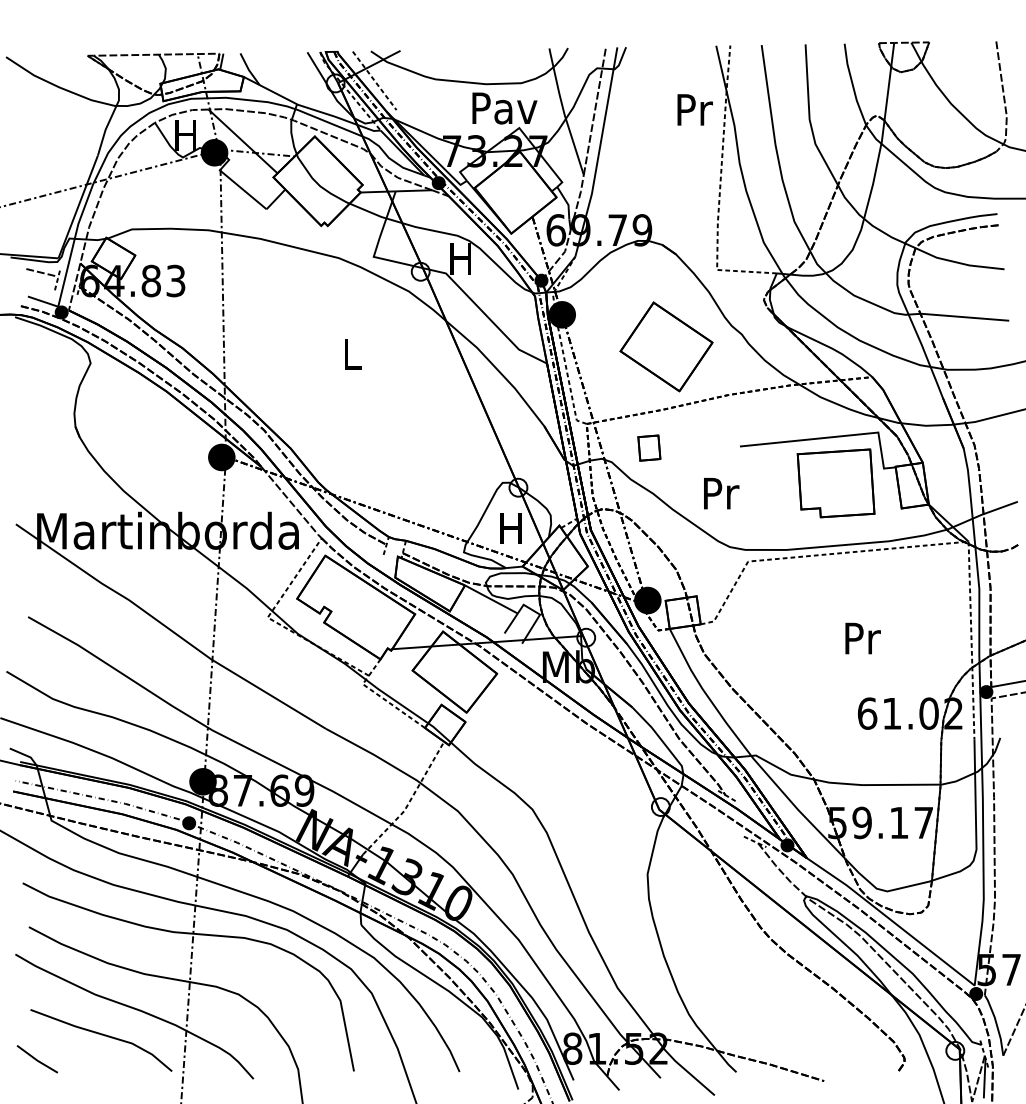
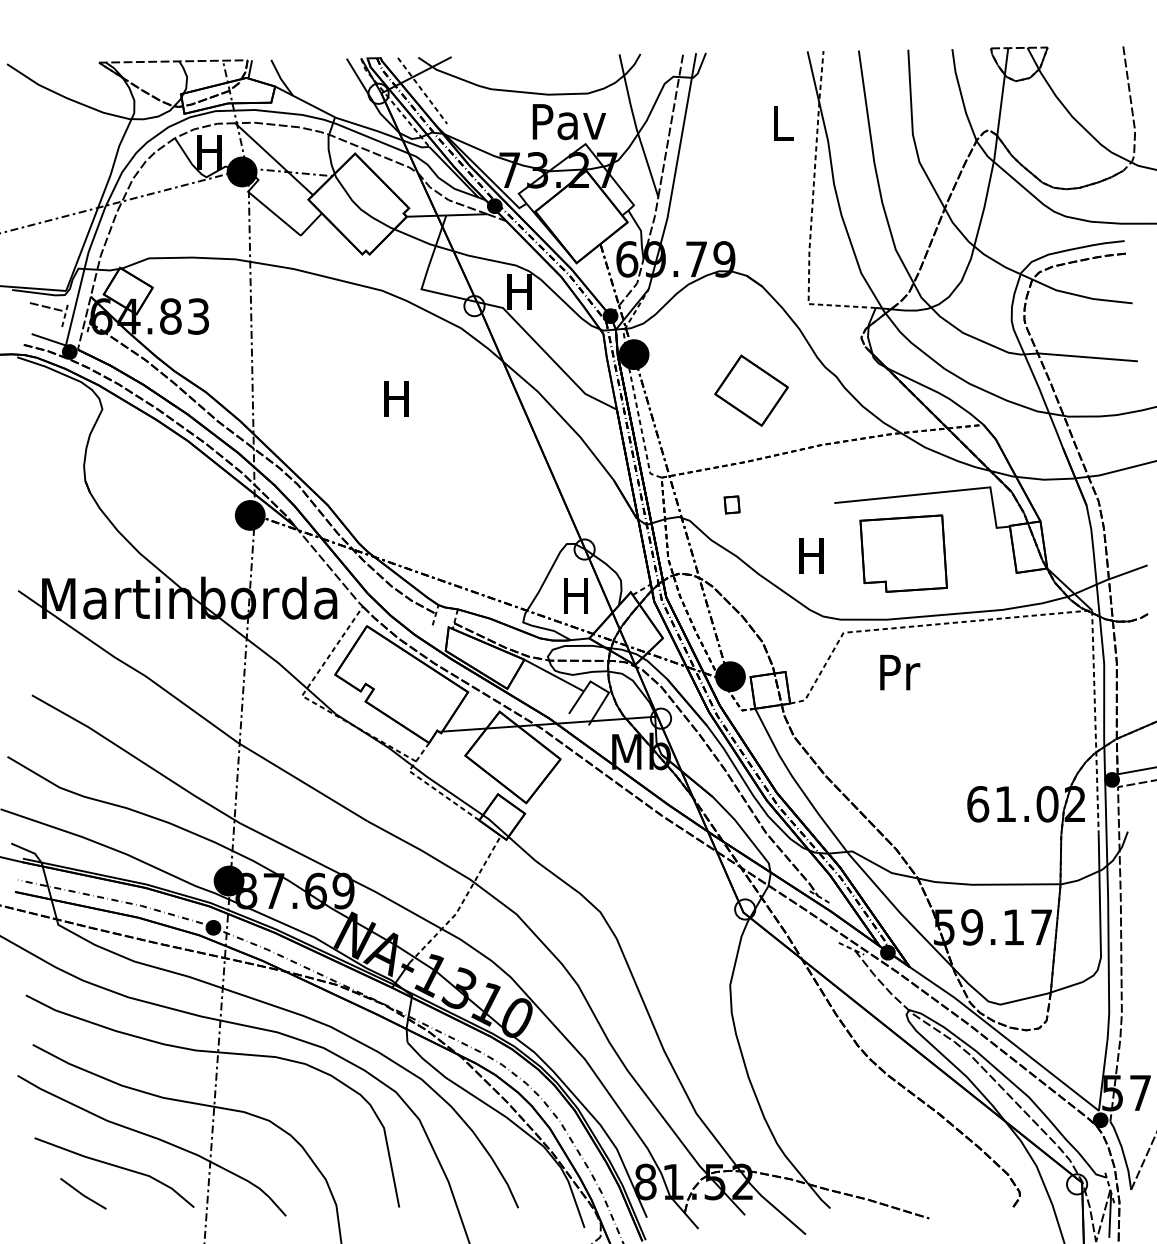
text: (694, 109) -> (783, 123), Pr -> L
part: (666, 346) -> (751, 390), size x0.7
text: (351, 353) -> (396, 398), L -> H
part: (648, 447) -> (731, 504), size x0.6
part: (835, 483) -> (903, 553), moved
text: (721, 493) -> (813, 555), Pr -> H
text: (863, 638) -> (900, 672), moved
line: (36, 1058) -> (82, 1193), moved

